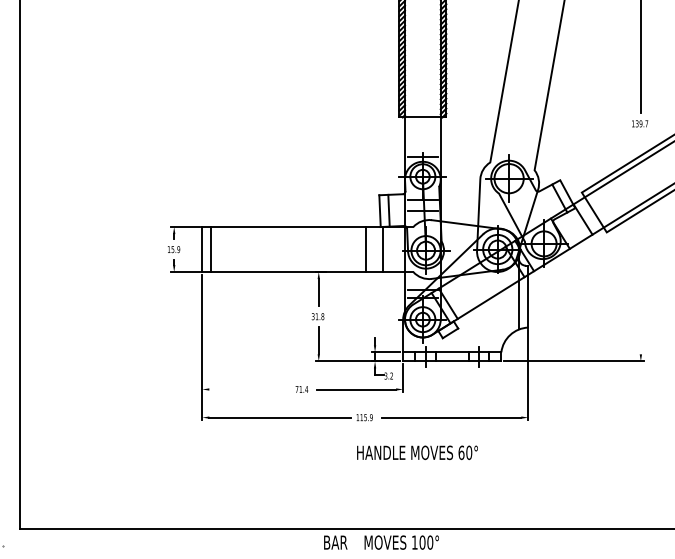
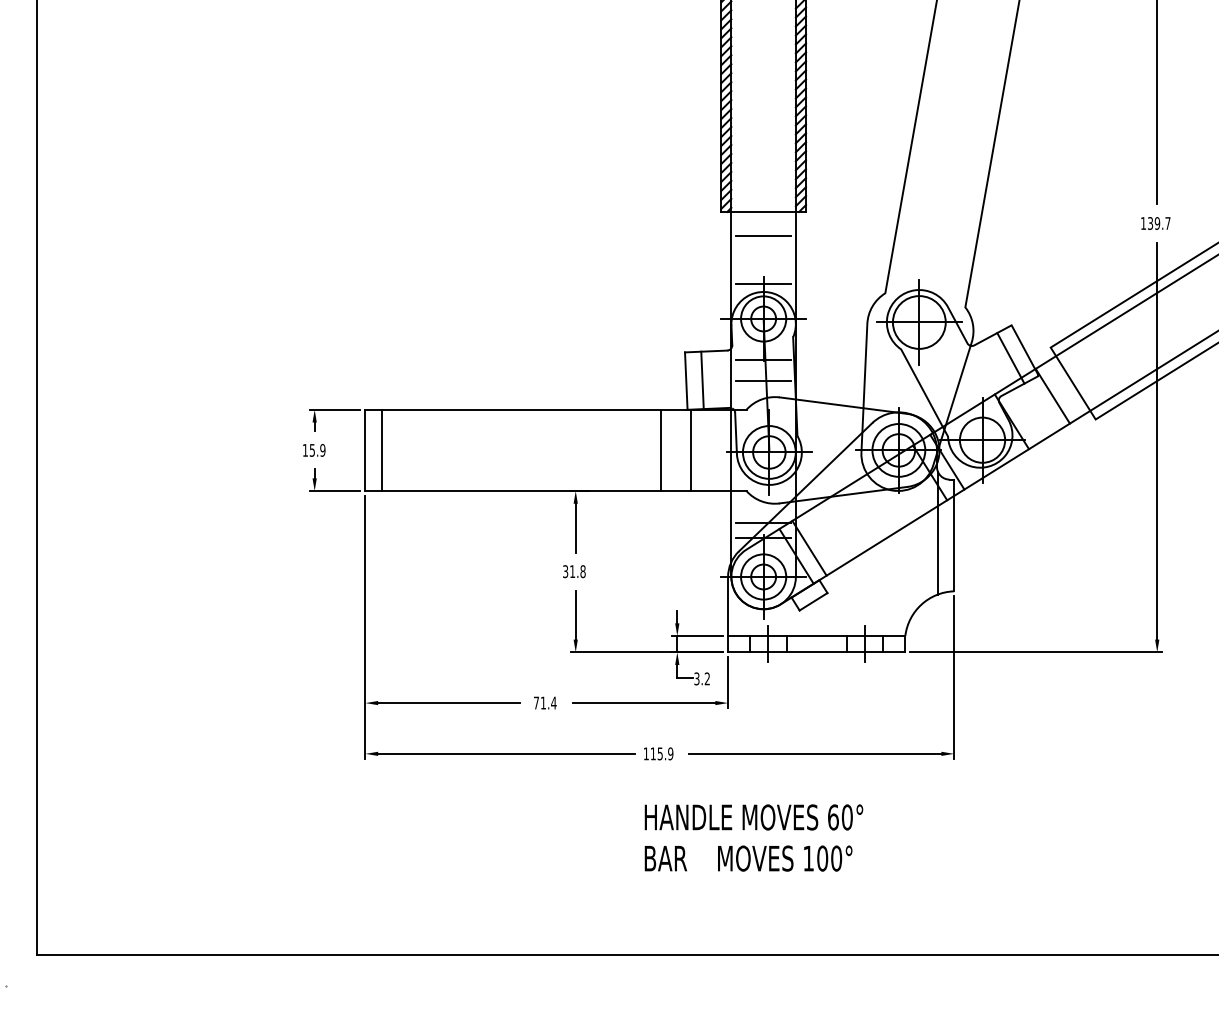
line: (422, 130) -> (762, 235), added
line: (640, 244) -> (1156, 441), added
line: (248, 389) -> (448, 703), added
text: (381, 542) -> (748, 858), moved

